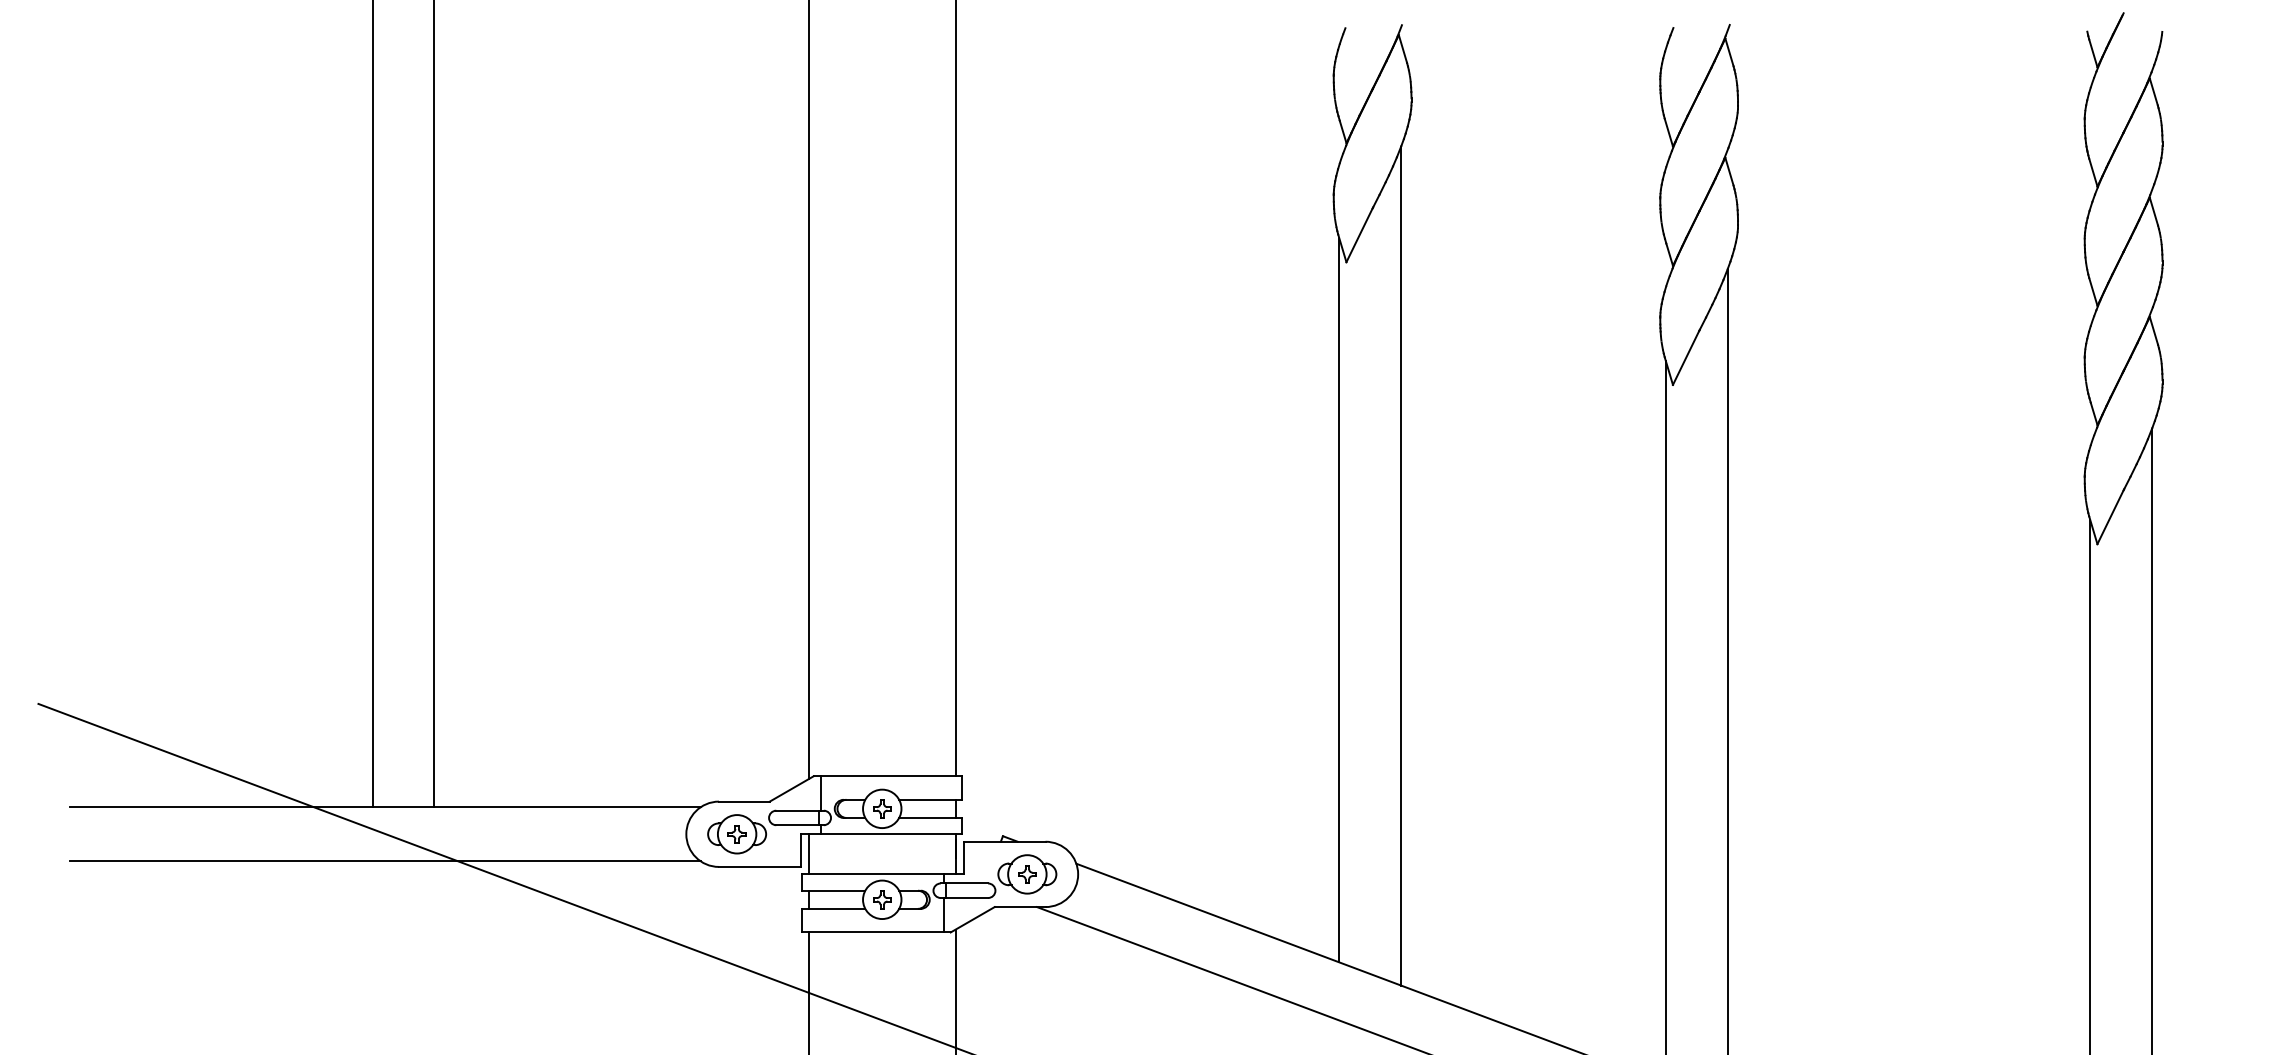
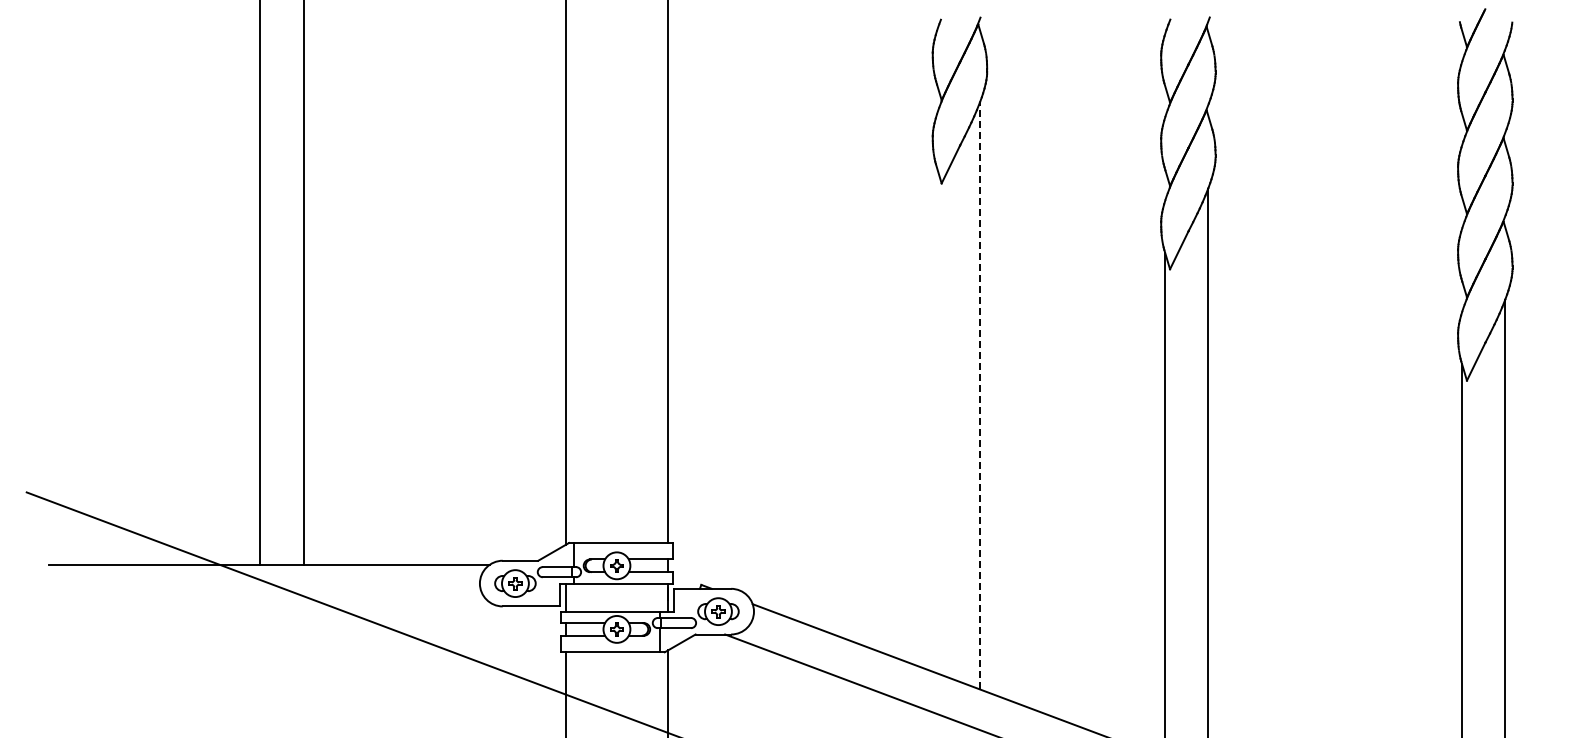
line: (1400, 565) -> (979, 395), solid -> dashed
line: (1339, 599) -> (936, 419), removed
line: (385, 861) -> (269, 602), removed

